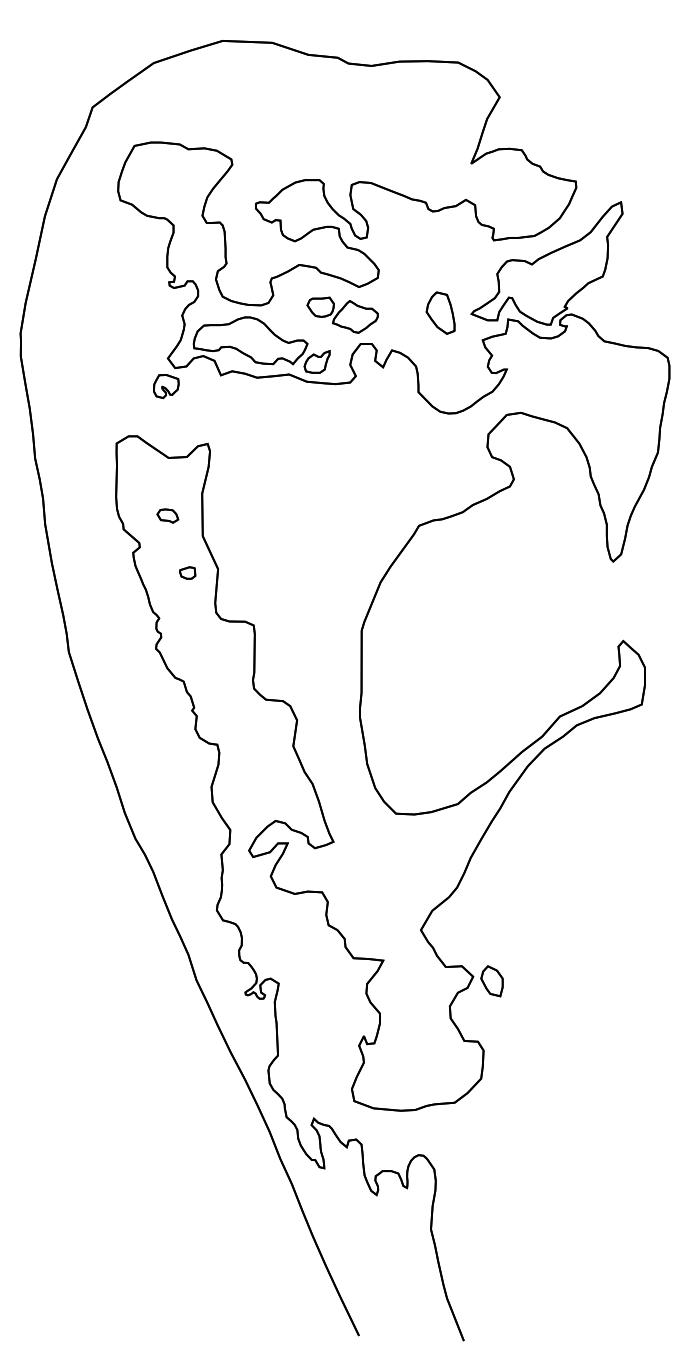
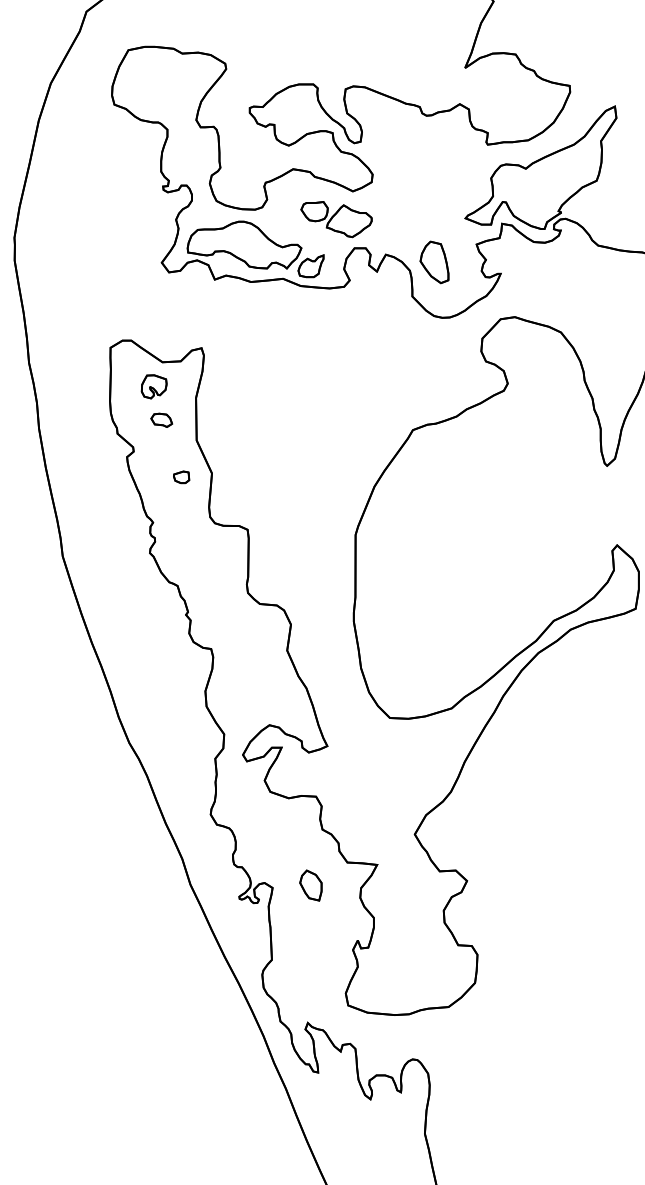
part: (440, 312) -> (434, 261), moved
part: (166, 386) -> (154, 386), moved
part: (491, 981) -> (310, 885), moved

